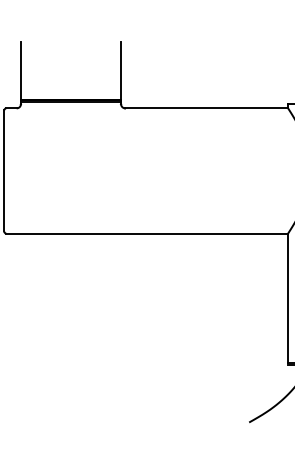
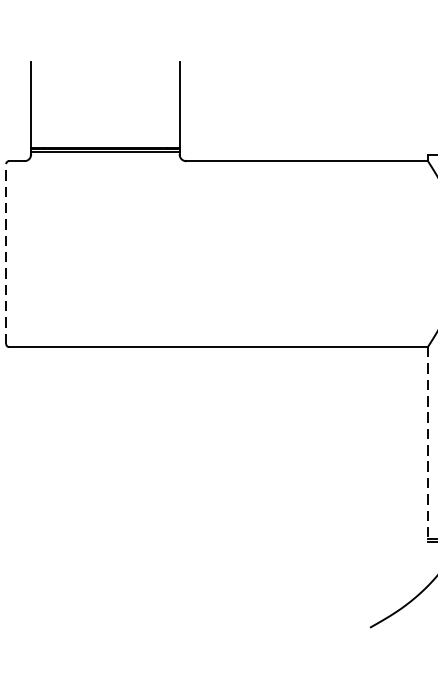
line: (4, 170) -> (6, 253), solid -> dashed
line: (288, 298) -> (428, 443), solid -> dashed

